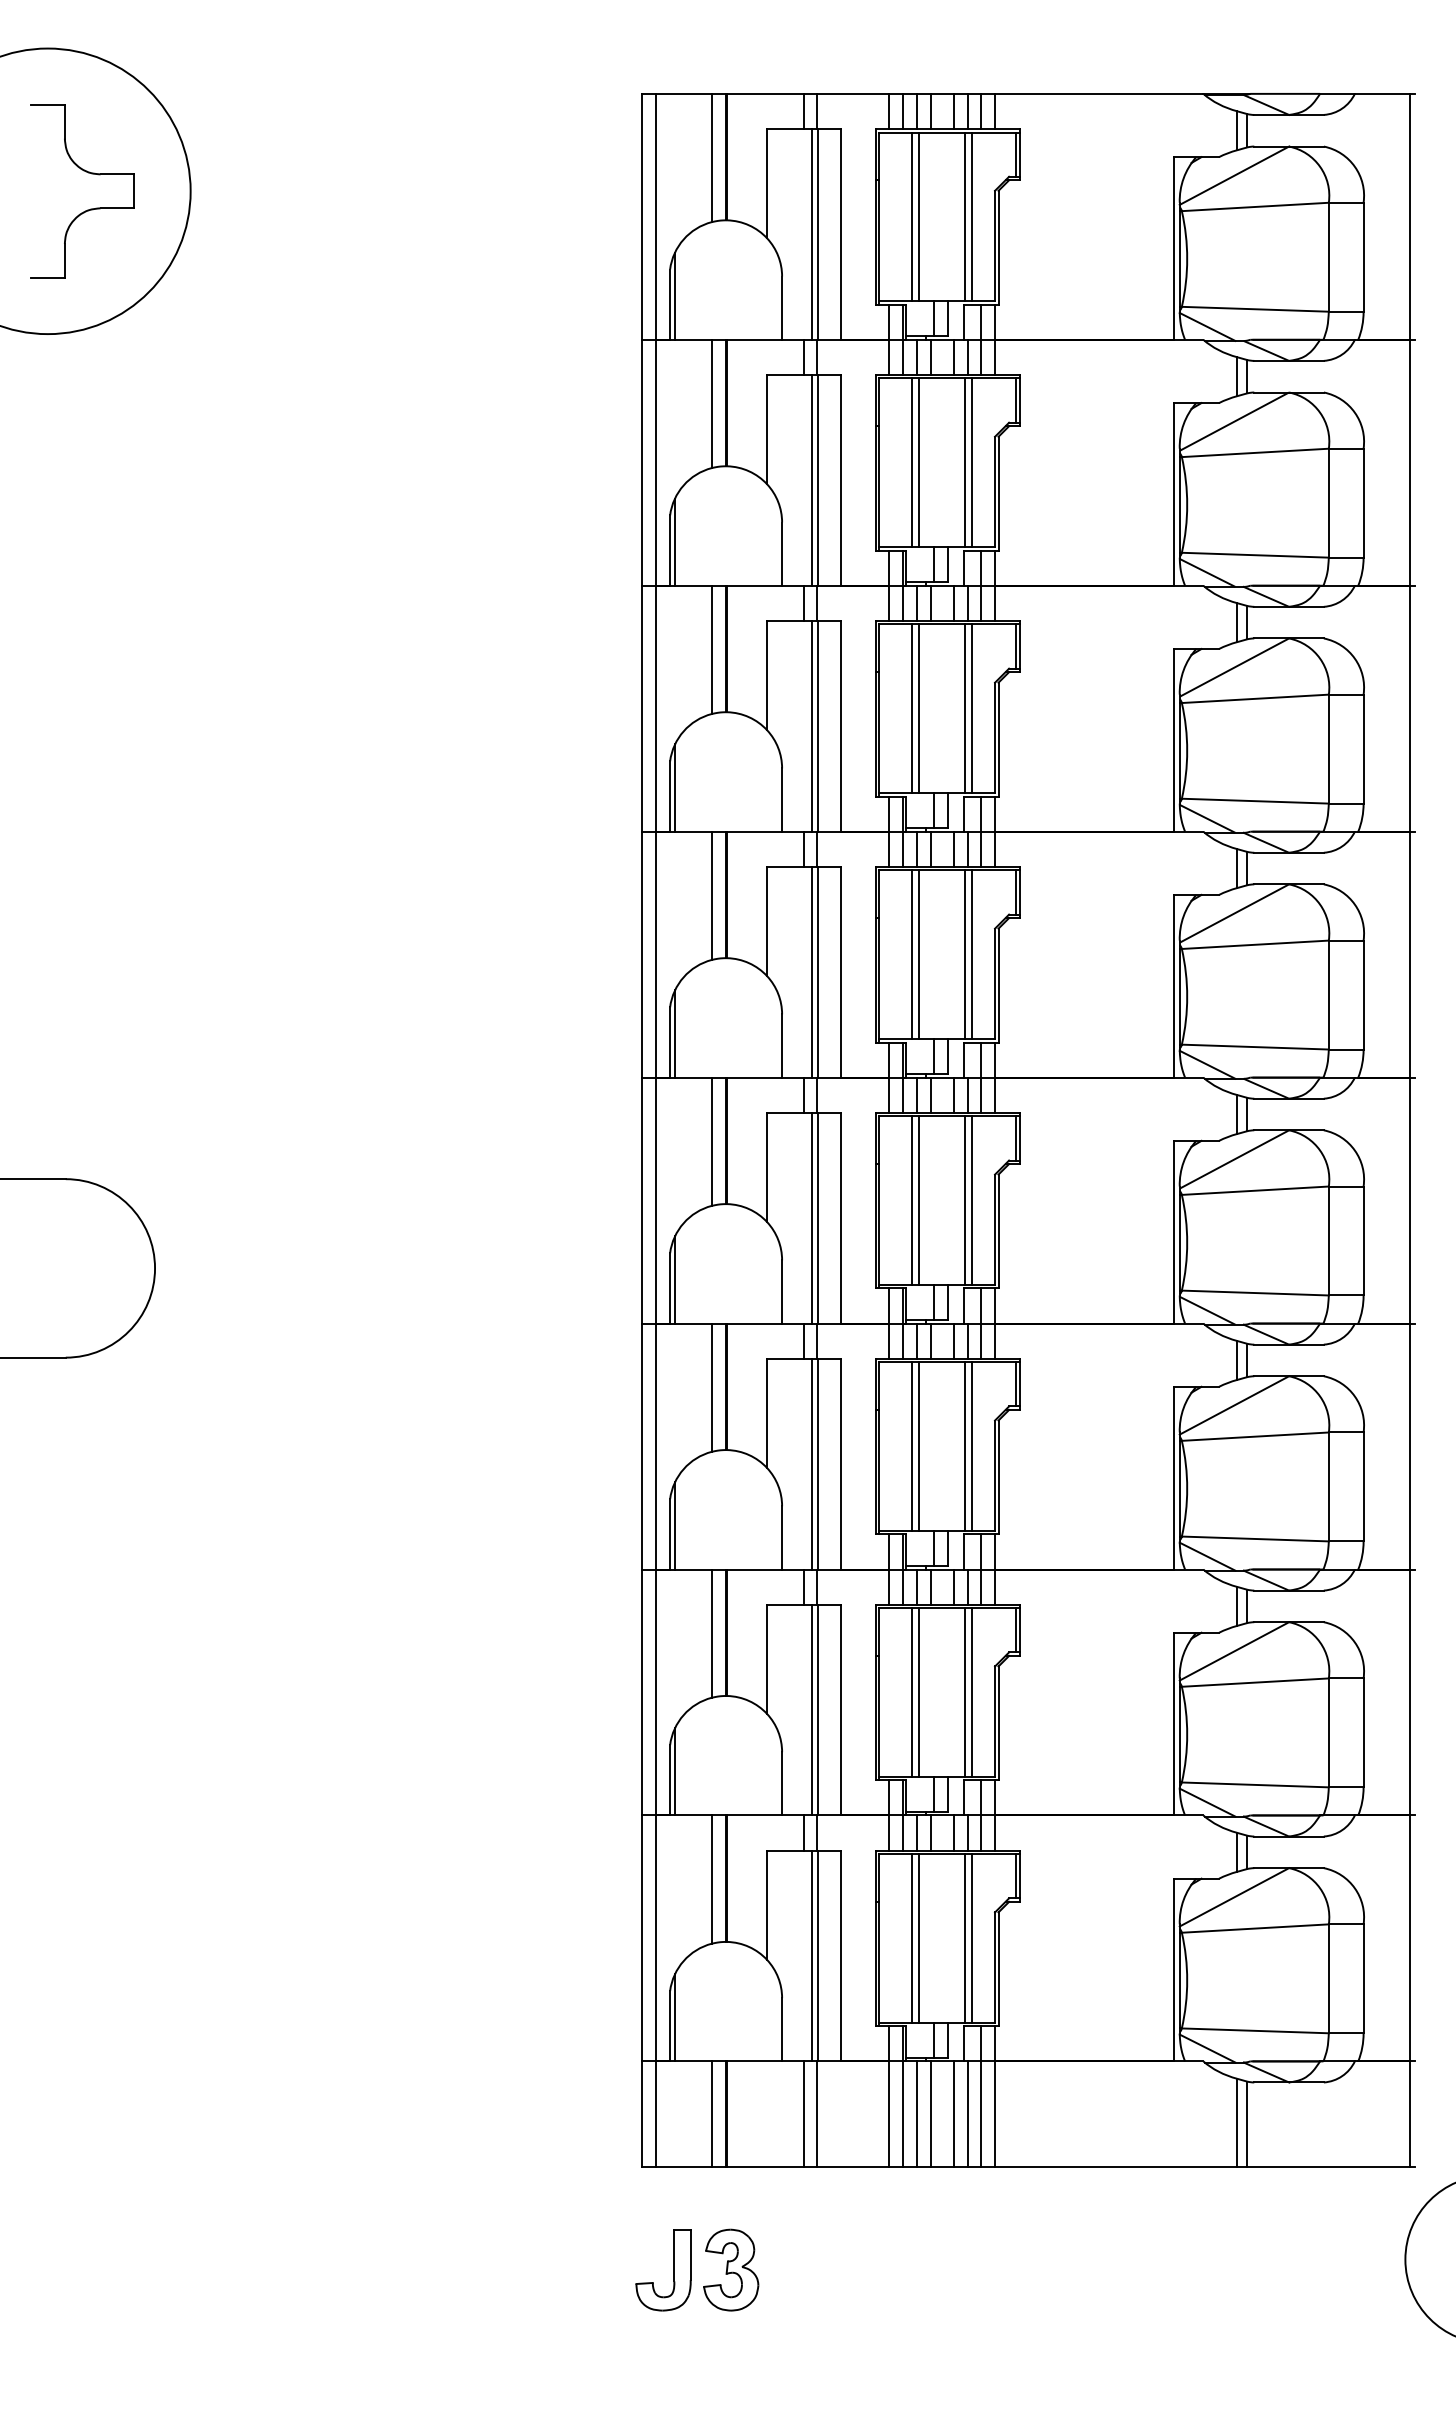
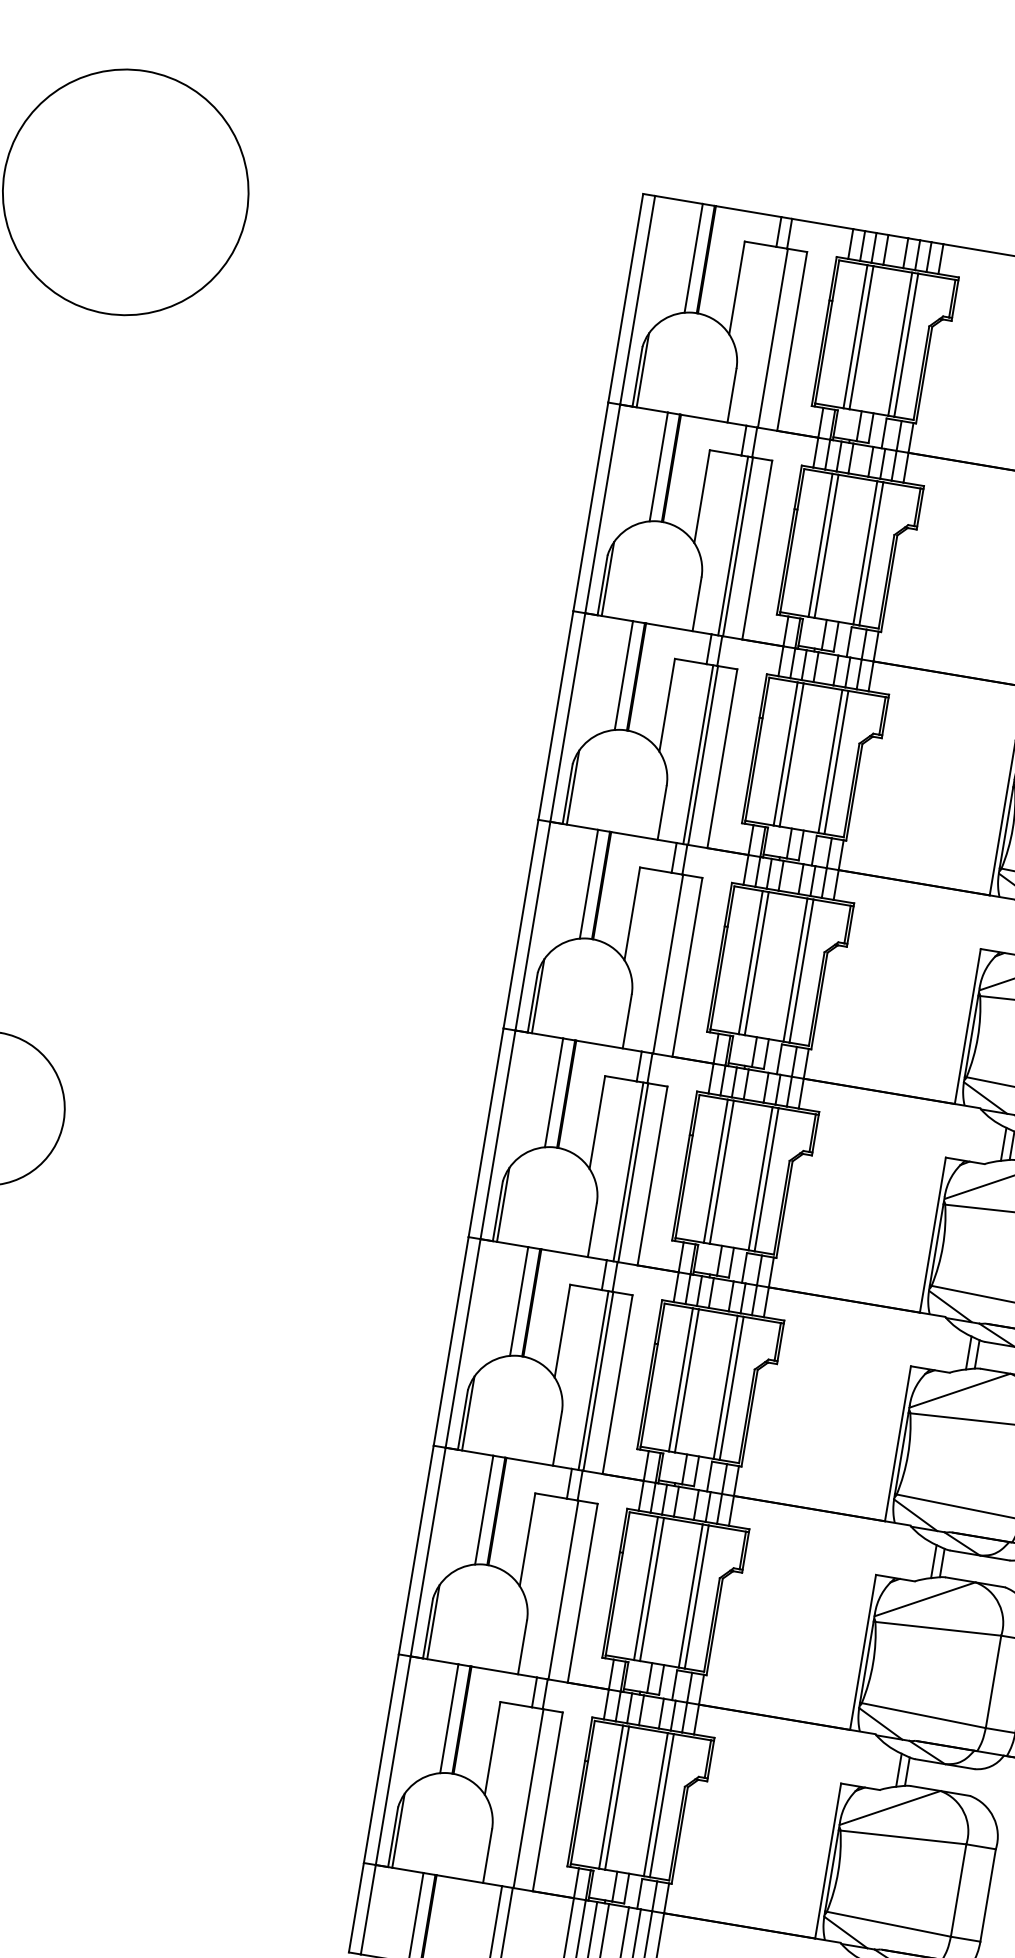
part: (87, 209) -> (156, 213), removed
line: (812, 234) -> (768, 337), removed
line: (812, 971) -> (663, 962), removed
line: (812, 1709) -> (558, 1588), removed
line: (812, 1955) -> (523, 1797), removed

